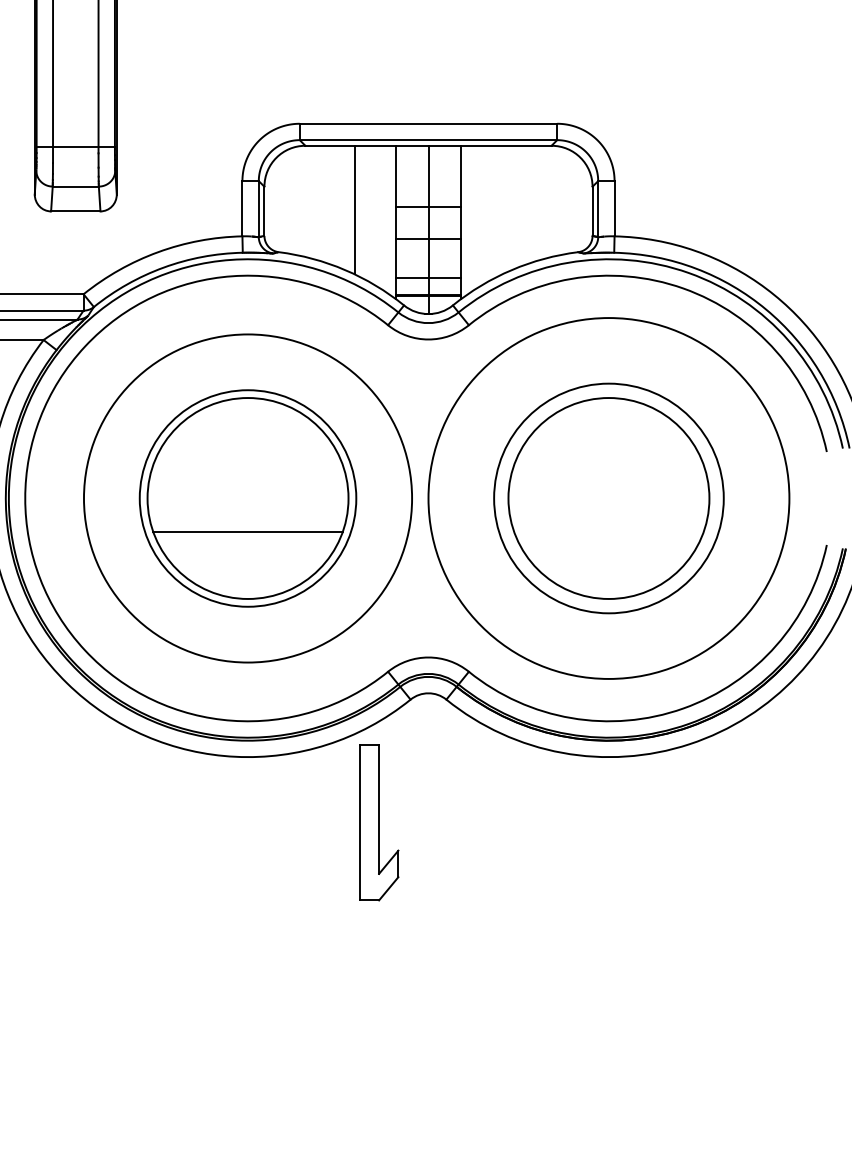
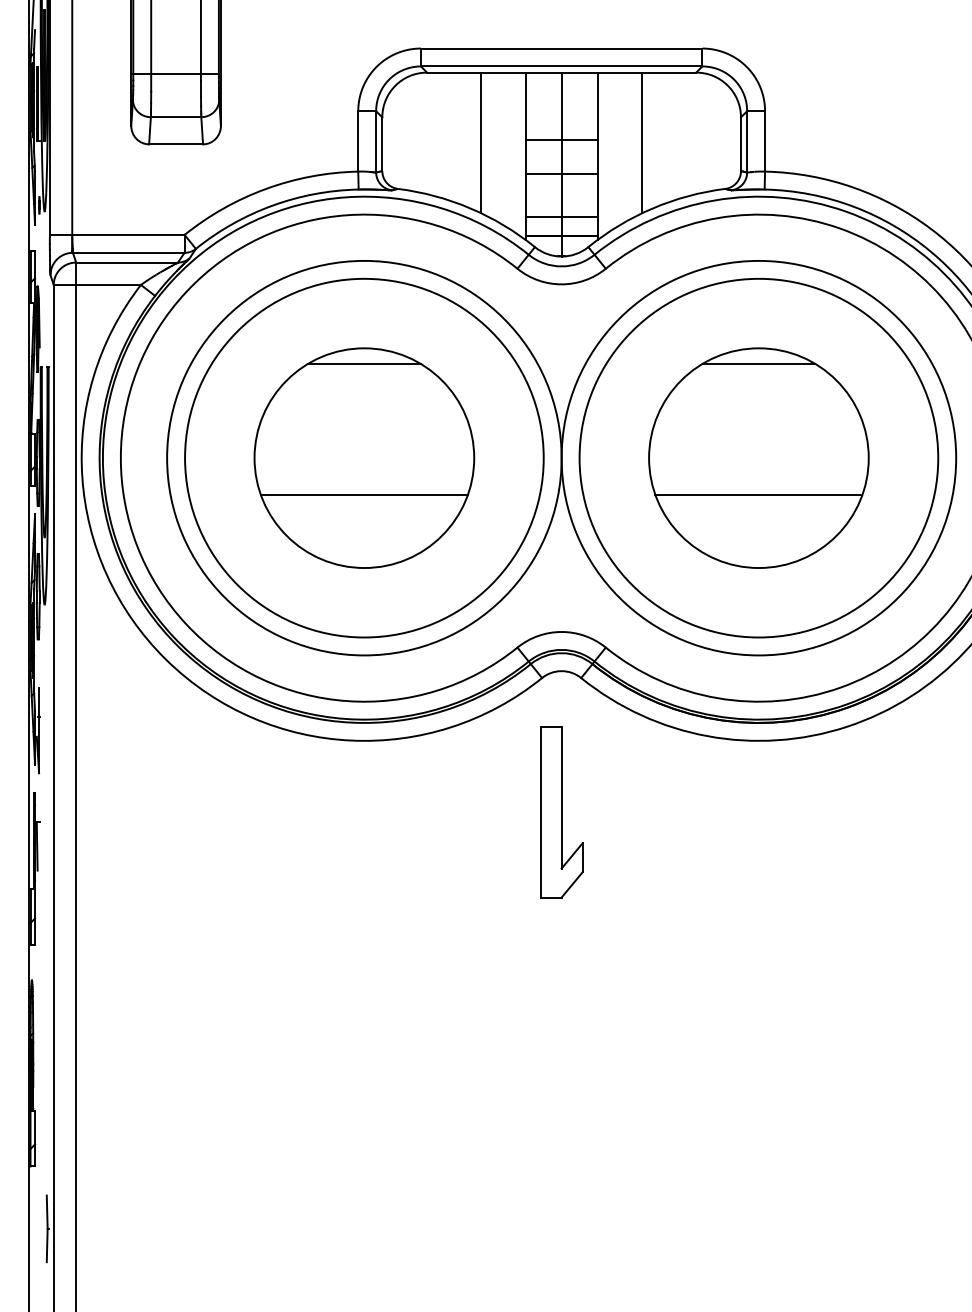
line: (502, 209) -> (642, 142), added
line: (247, 411) -> (363, 363), added
line: (608, 411) -> (758, 363), added
circle: (248, 497) -> (364, 457), size x1.67
circle: (608, 497) -> (758, 457), size x1.43
line: (608, 532) -> (758, 495), added
part: (378, 822) -> (561, 812), moved

